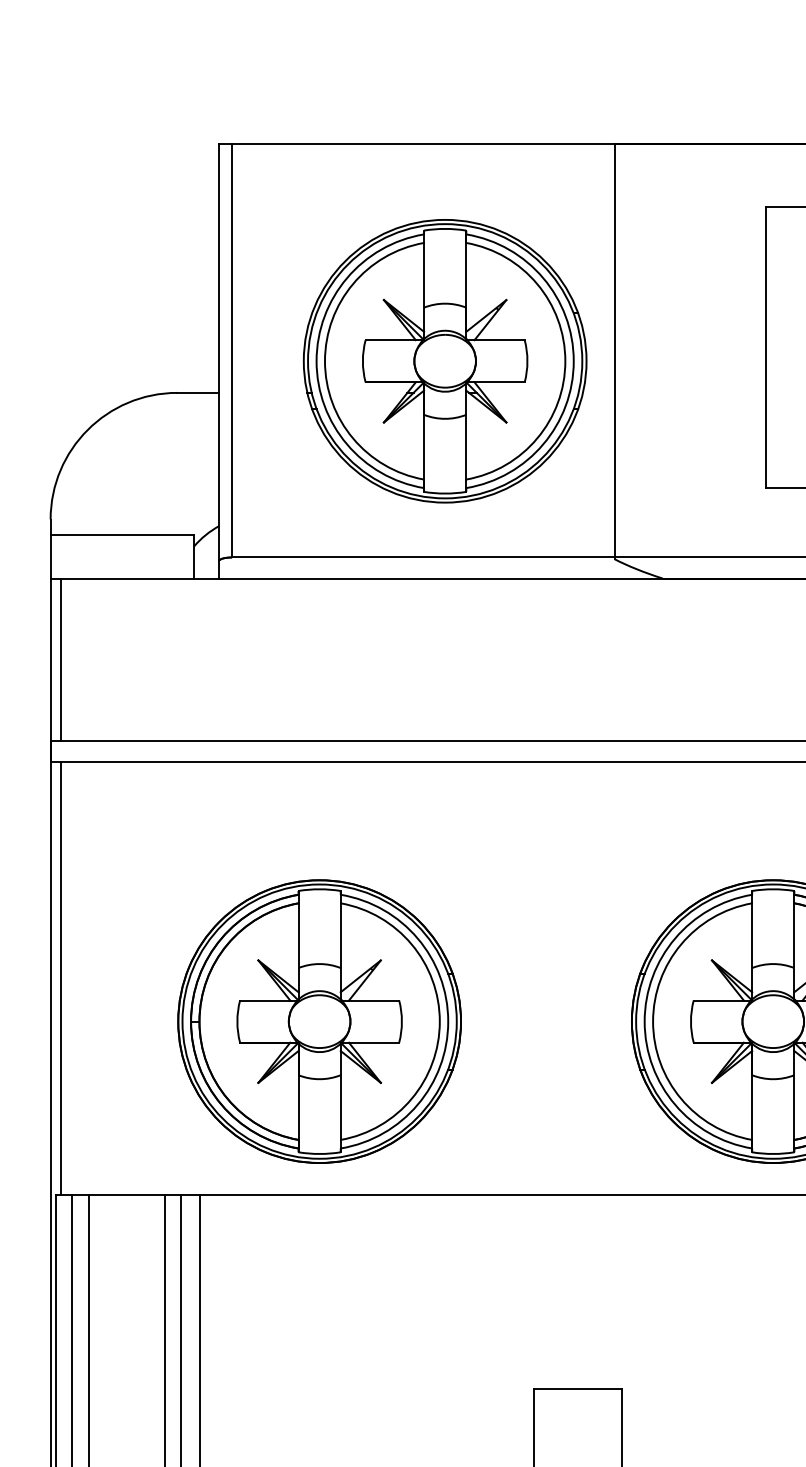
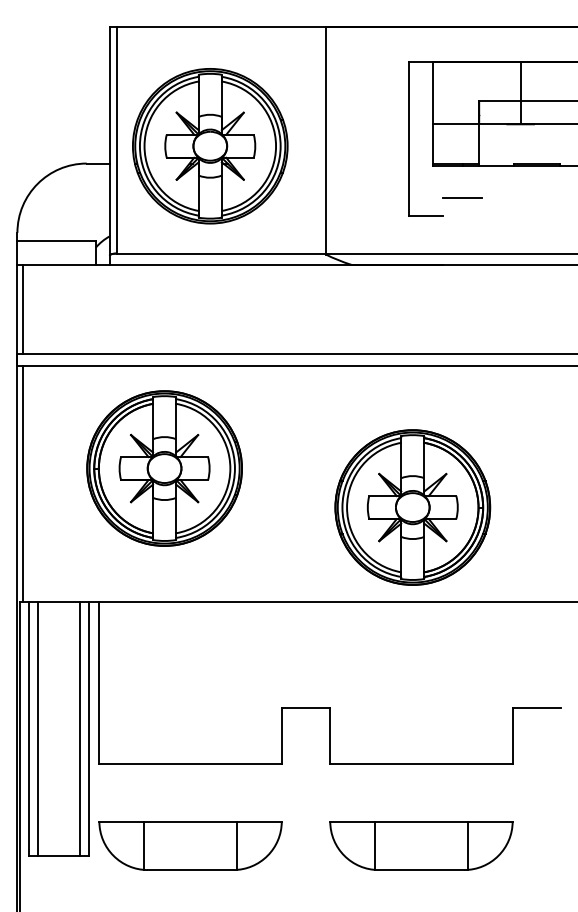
part: (445, 361) -> (210, 146), moved
part: (319, 1021) -> (164, 468), moved

